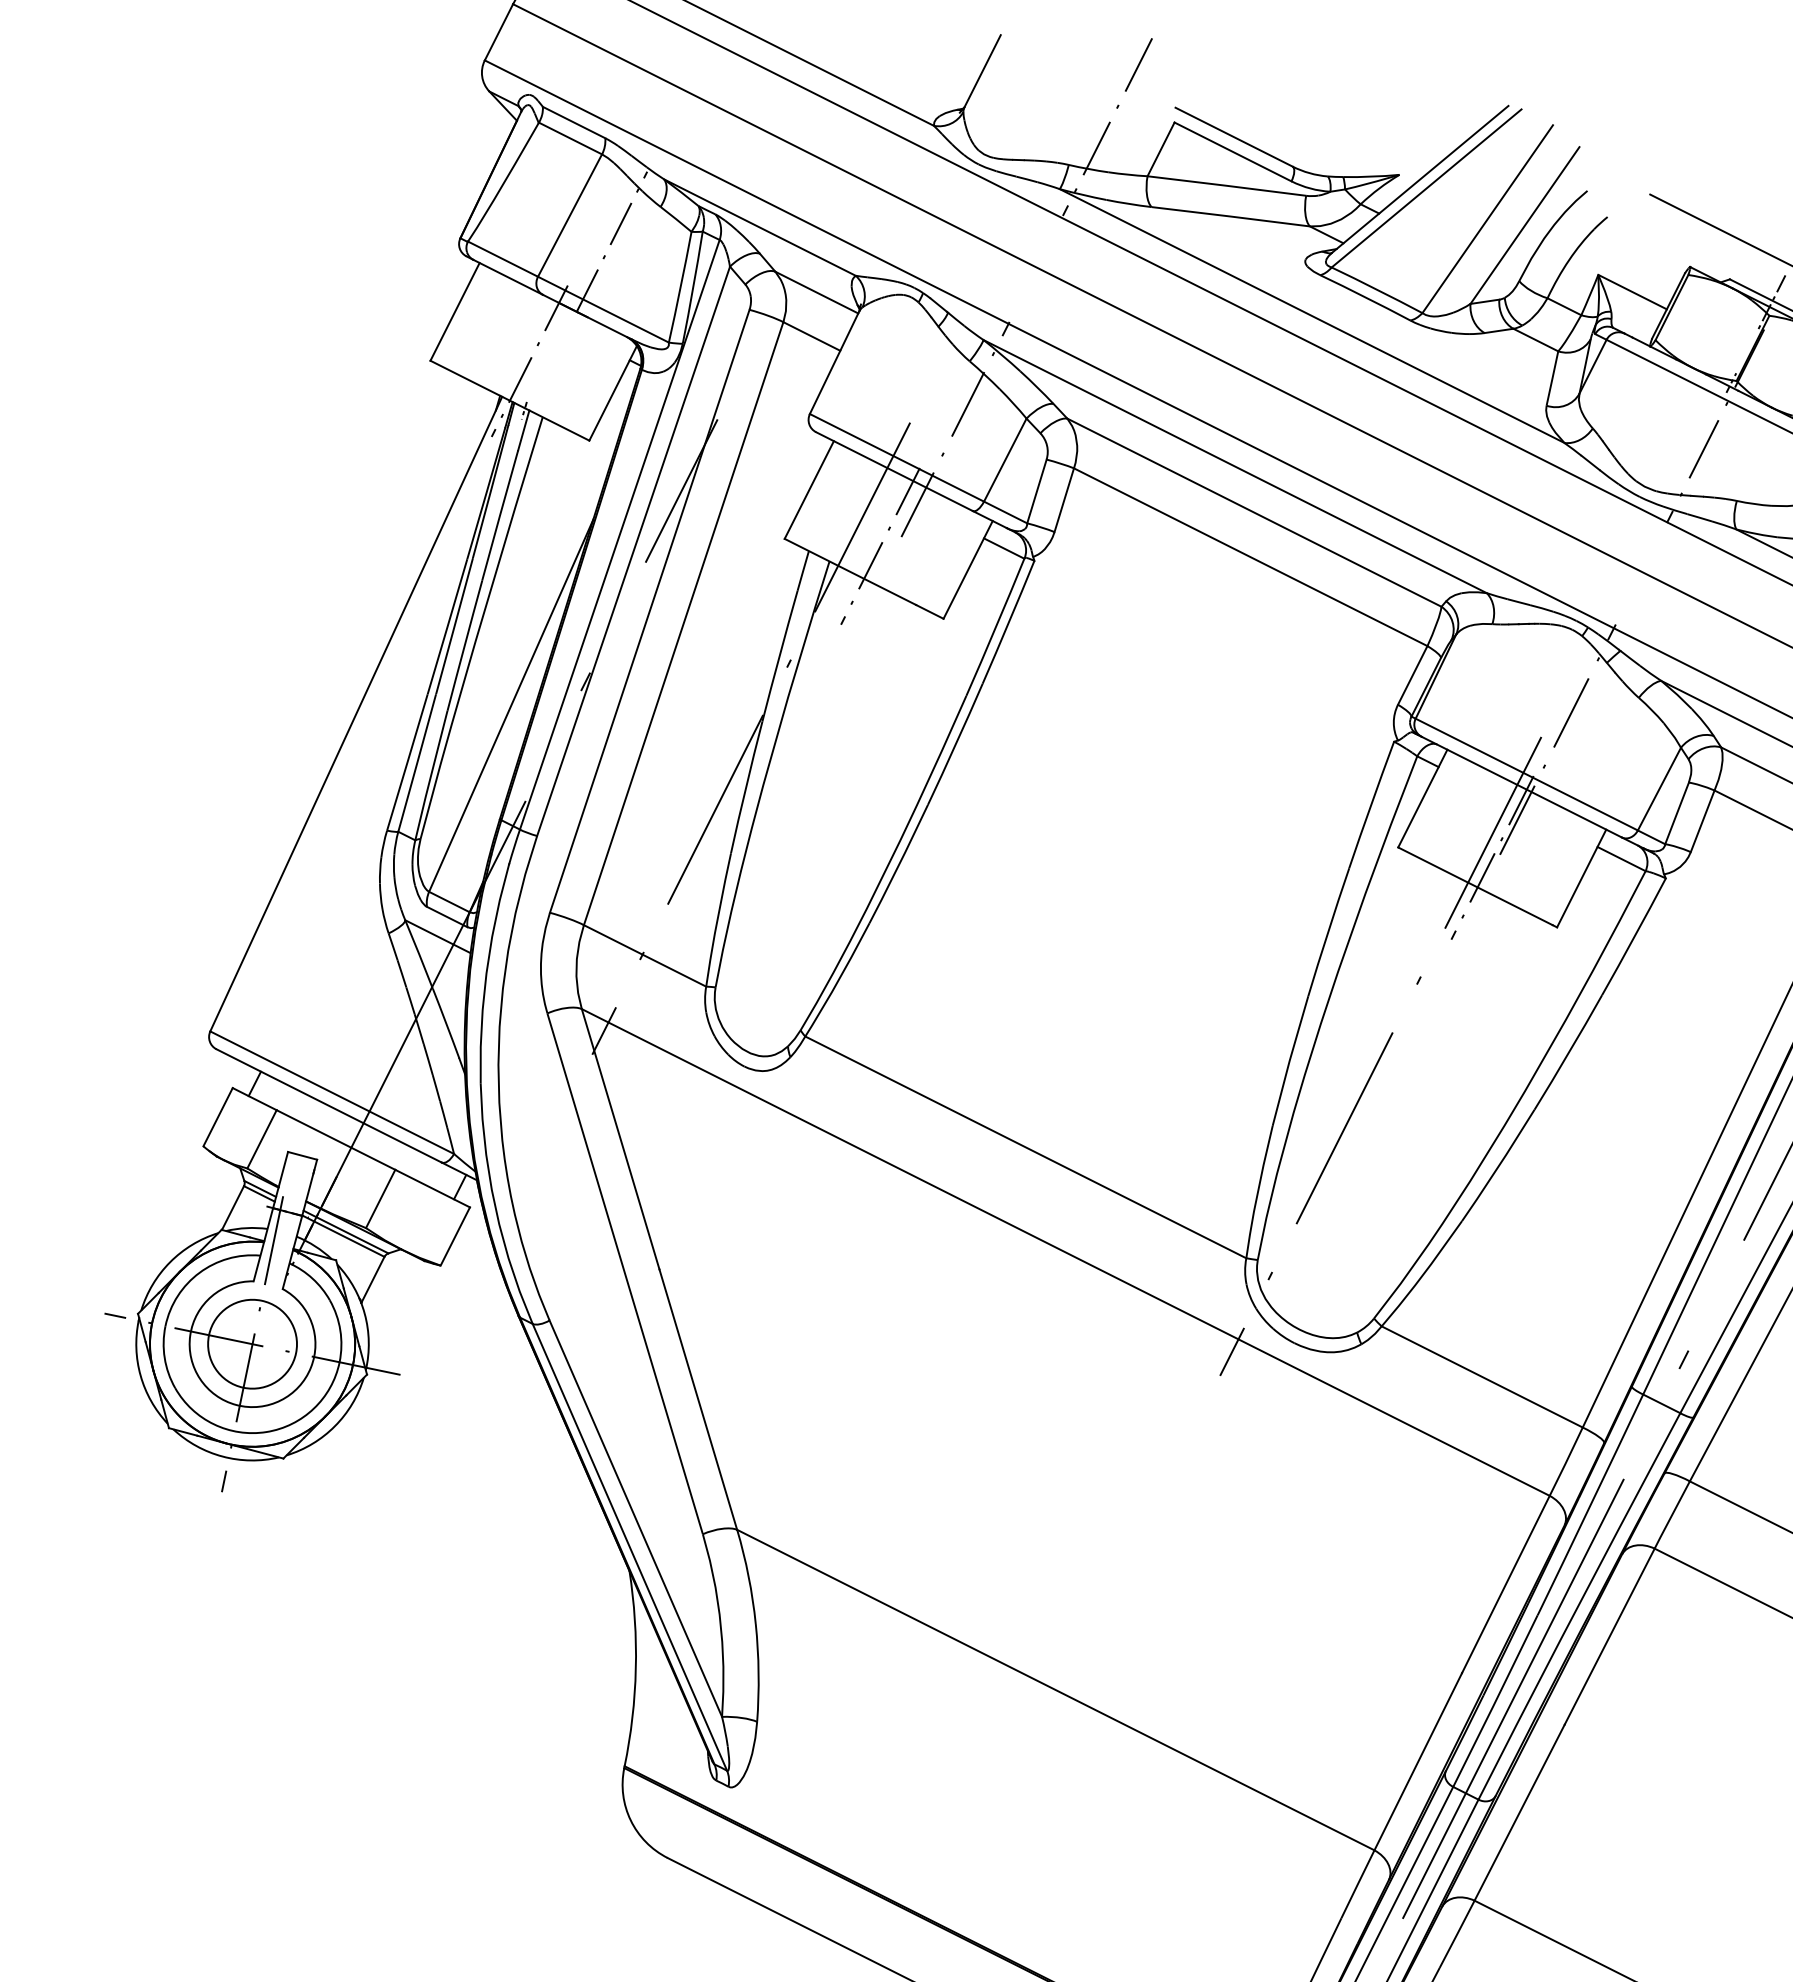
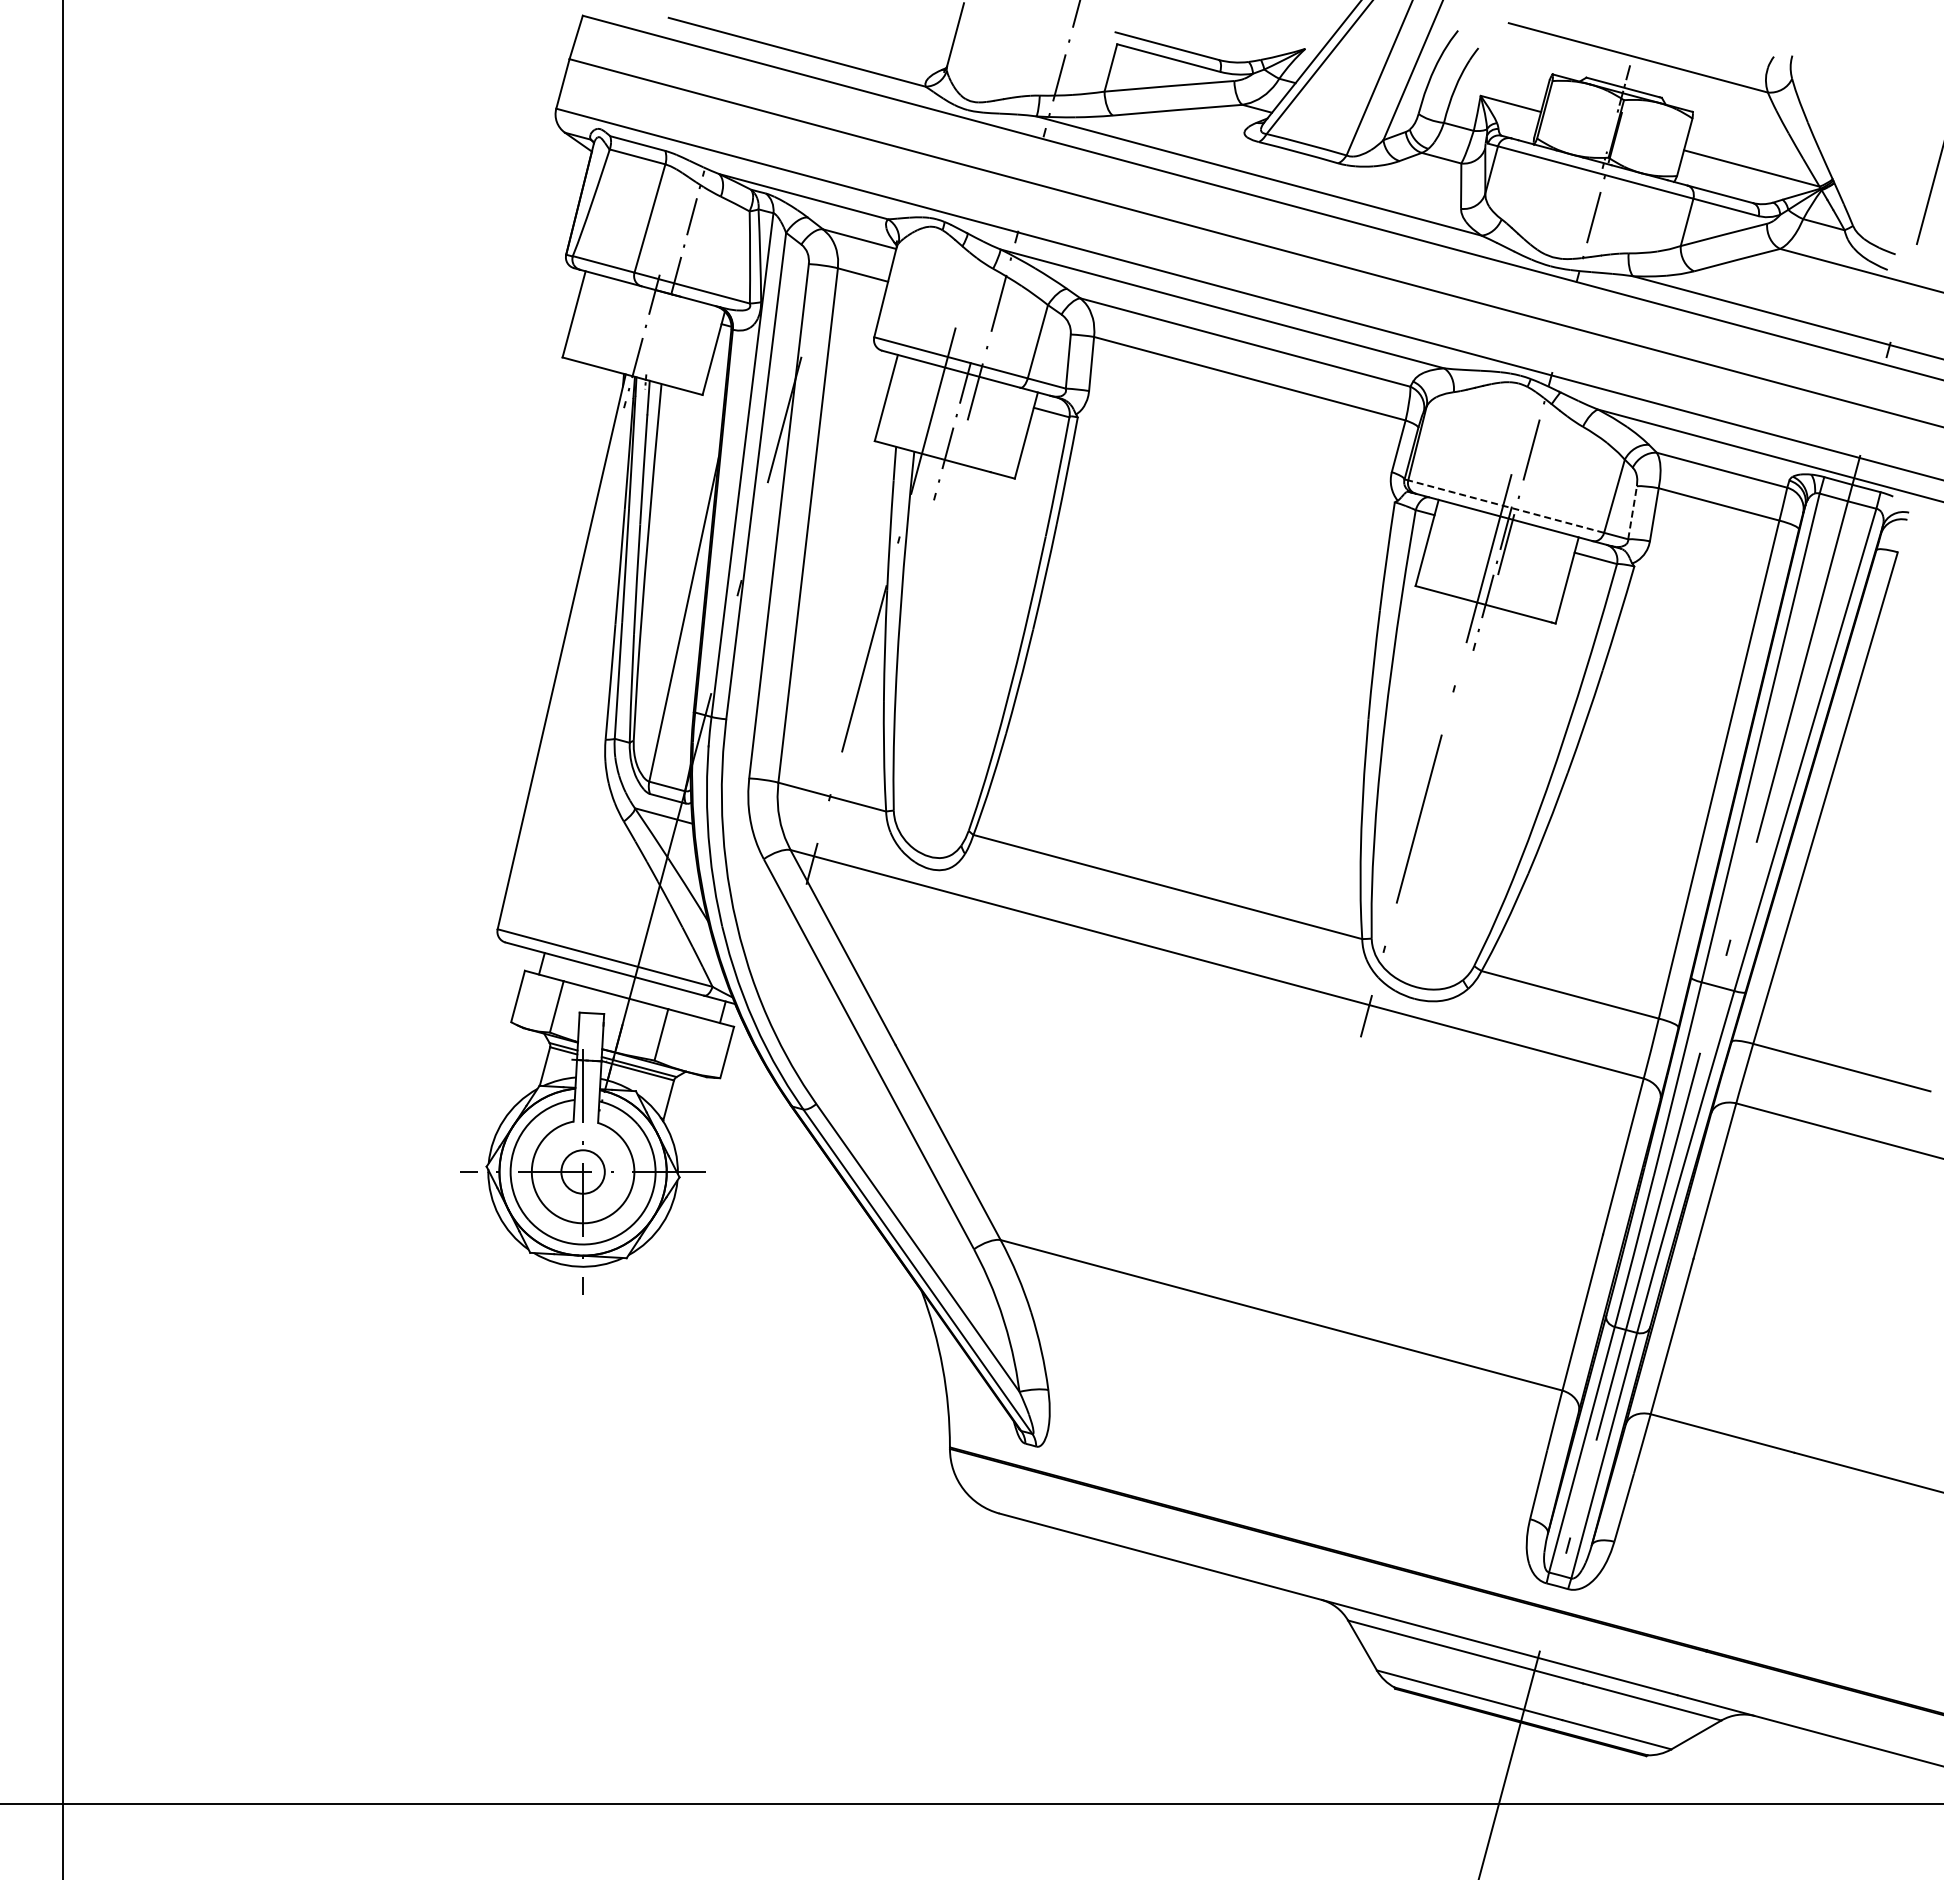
line: (1525, 774) -> (1505, 506), solid -> dashed
line: (1677, 813) -> (1632, 512), solid -> dashed
circle: (251, 1343) -> (582, 1171), size x0.6

